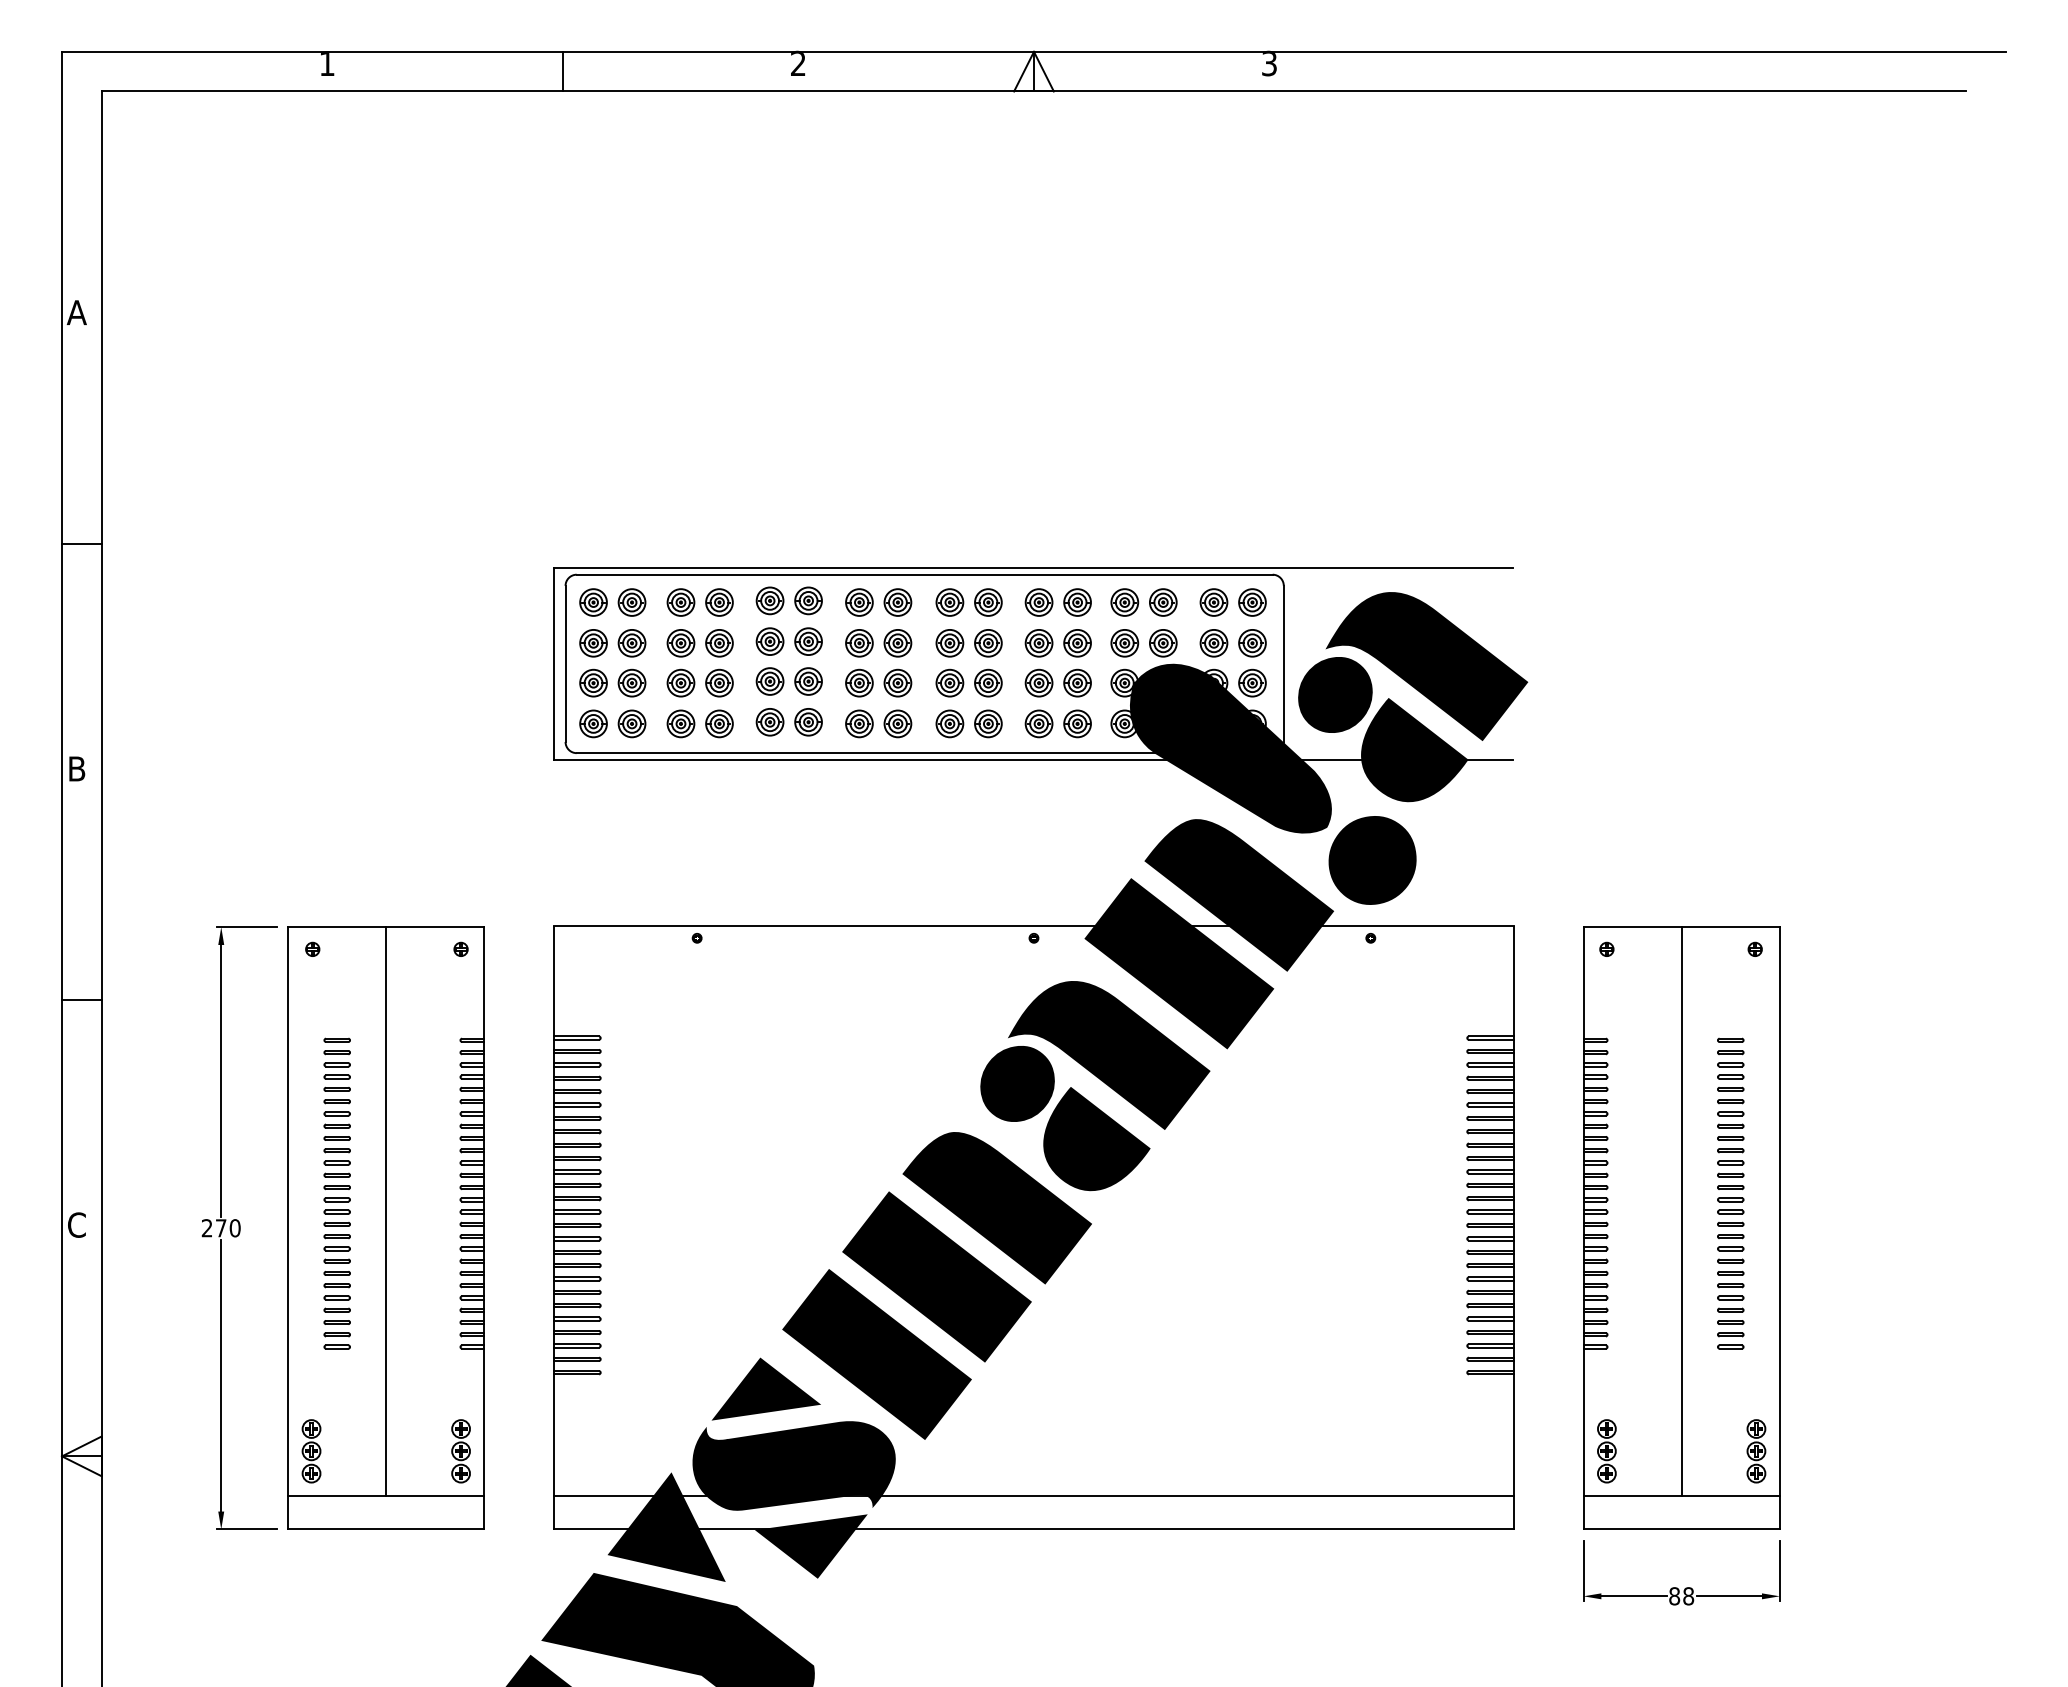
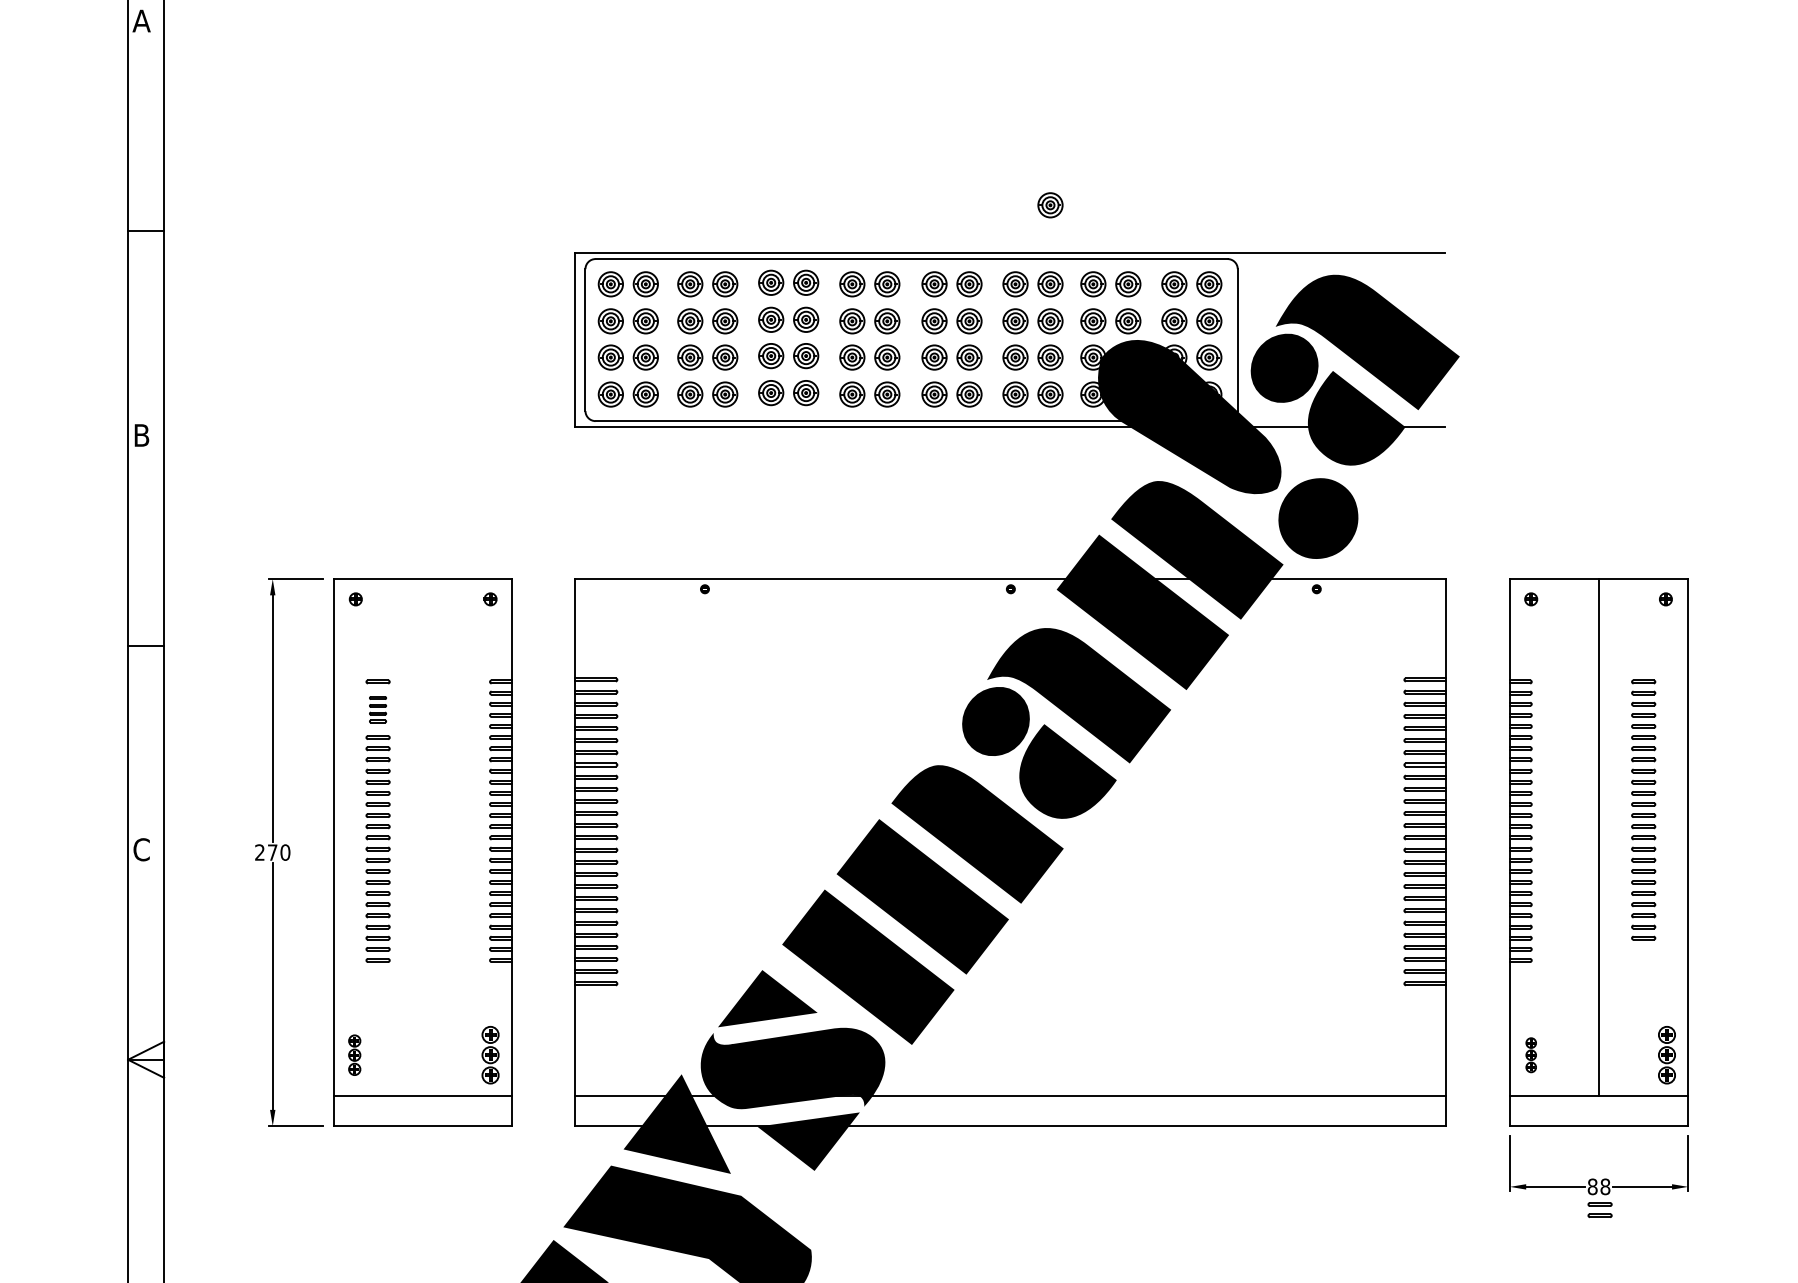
part: (1077, 515) -> (1050, 205), added
part: (336, 1070) -> (377, 709), size x0.7
line: (386, 1211) -> (422, 837), removed
part: (1730, 1340) -> (1599, 1209), moved
part: (311, 1451) -> (354, 1055), size x0.7
part: (1606, 1451) -> (1530, 1055), size x0.6

